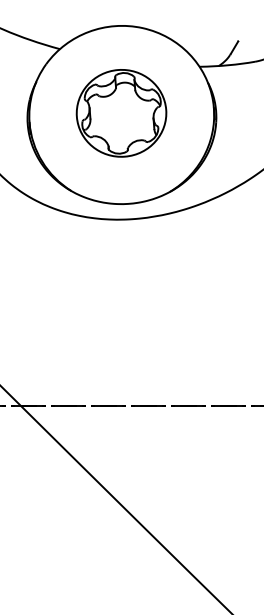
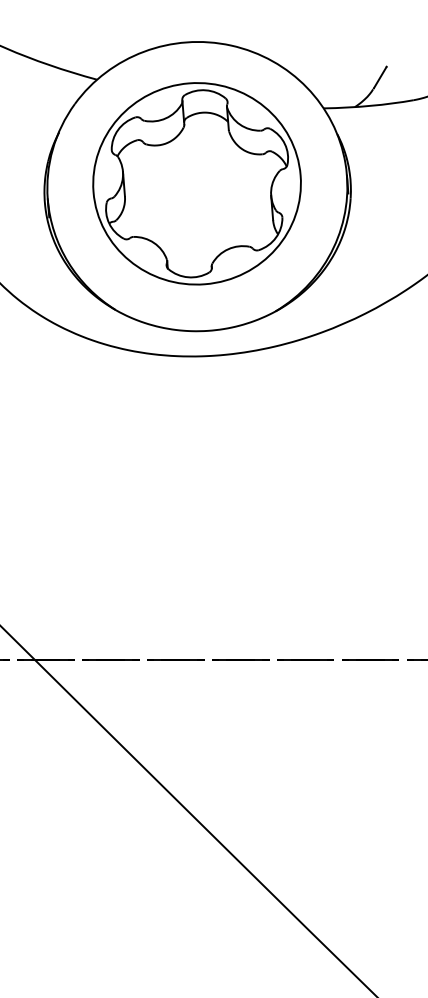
part: (121, 113) -> (196, 184), size x1.43

